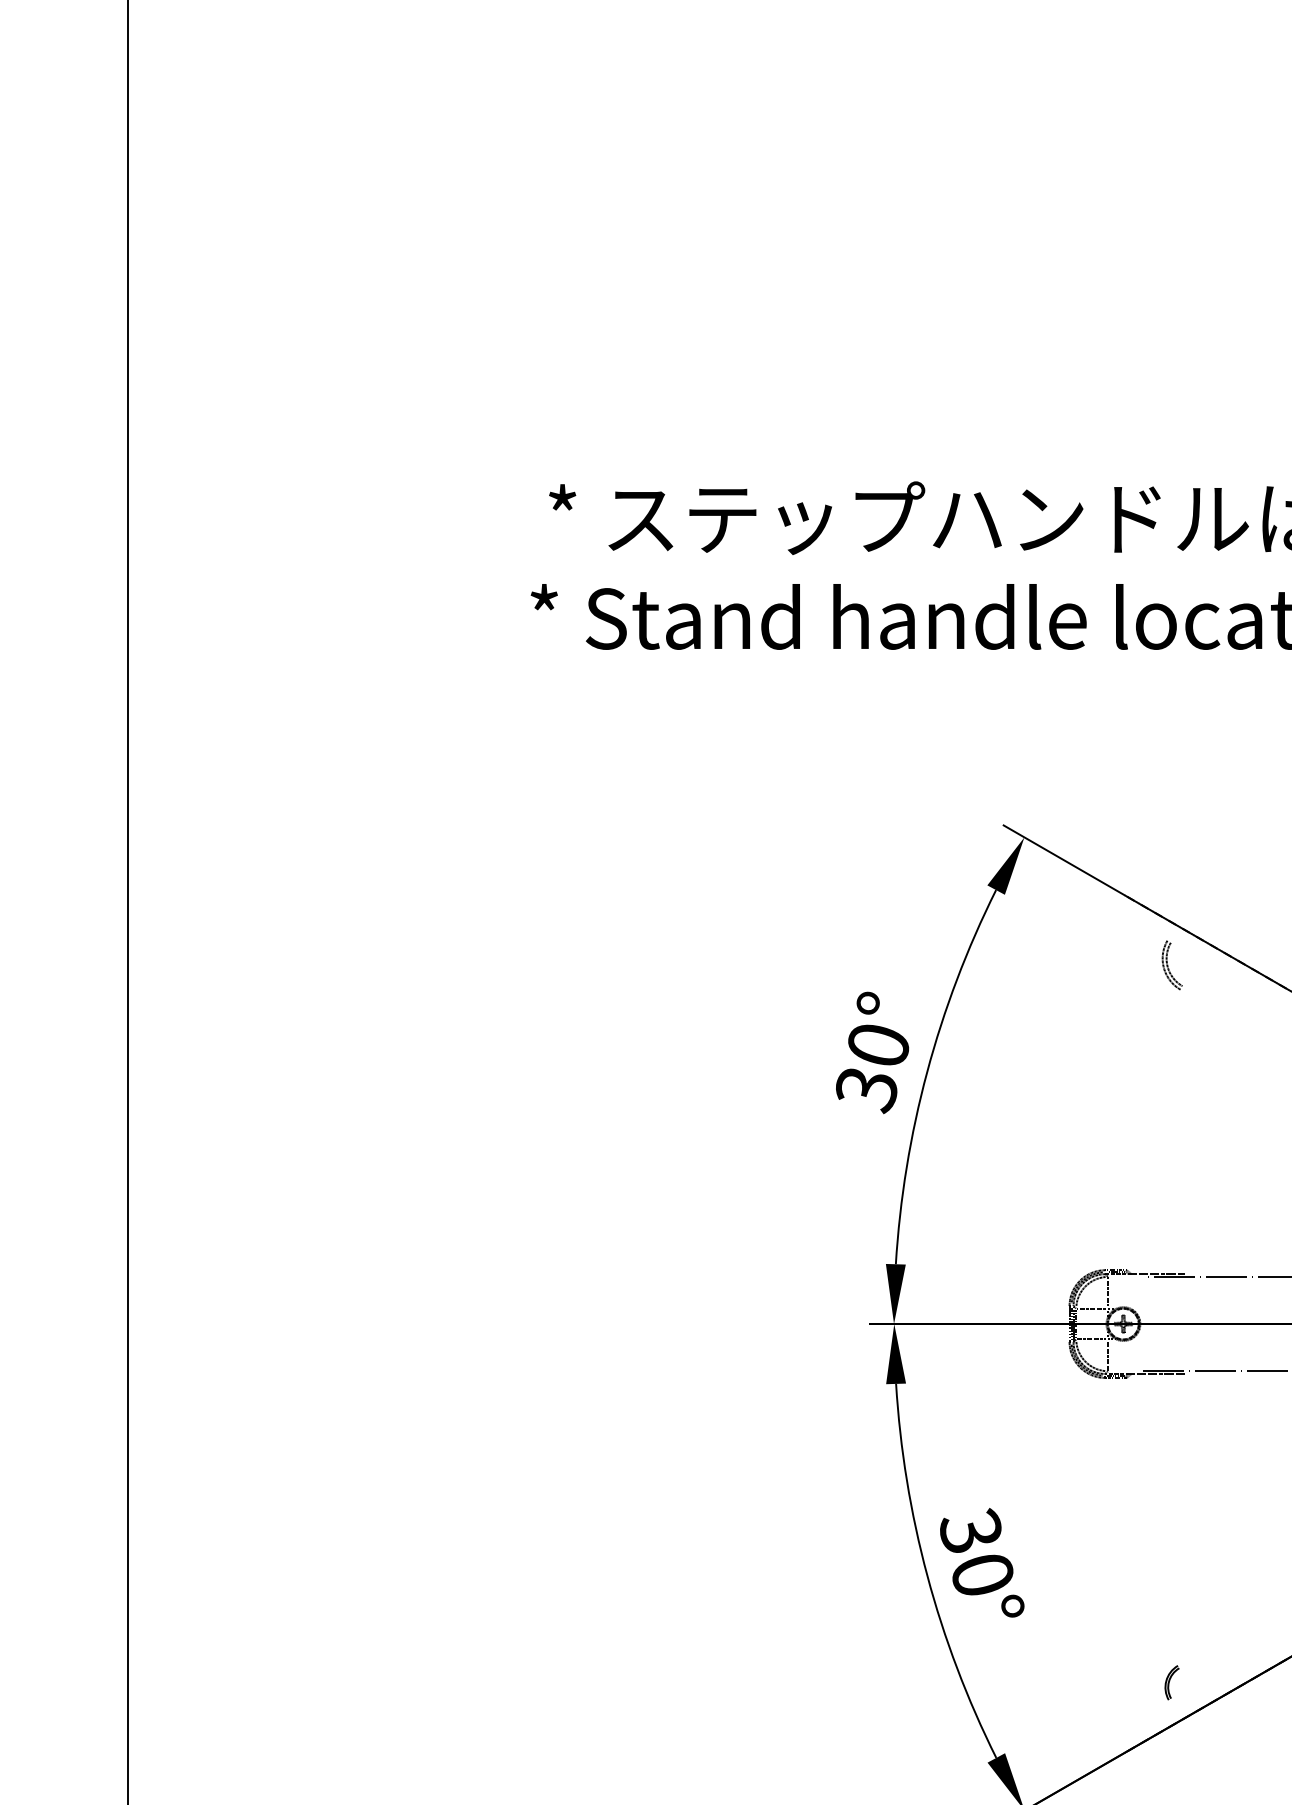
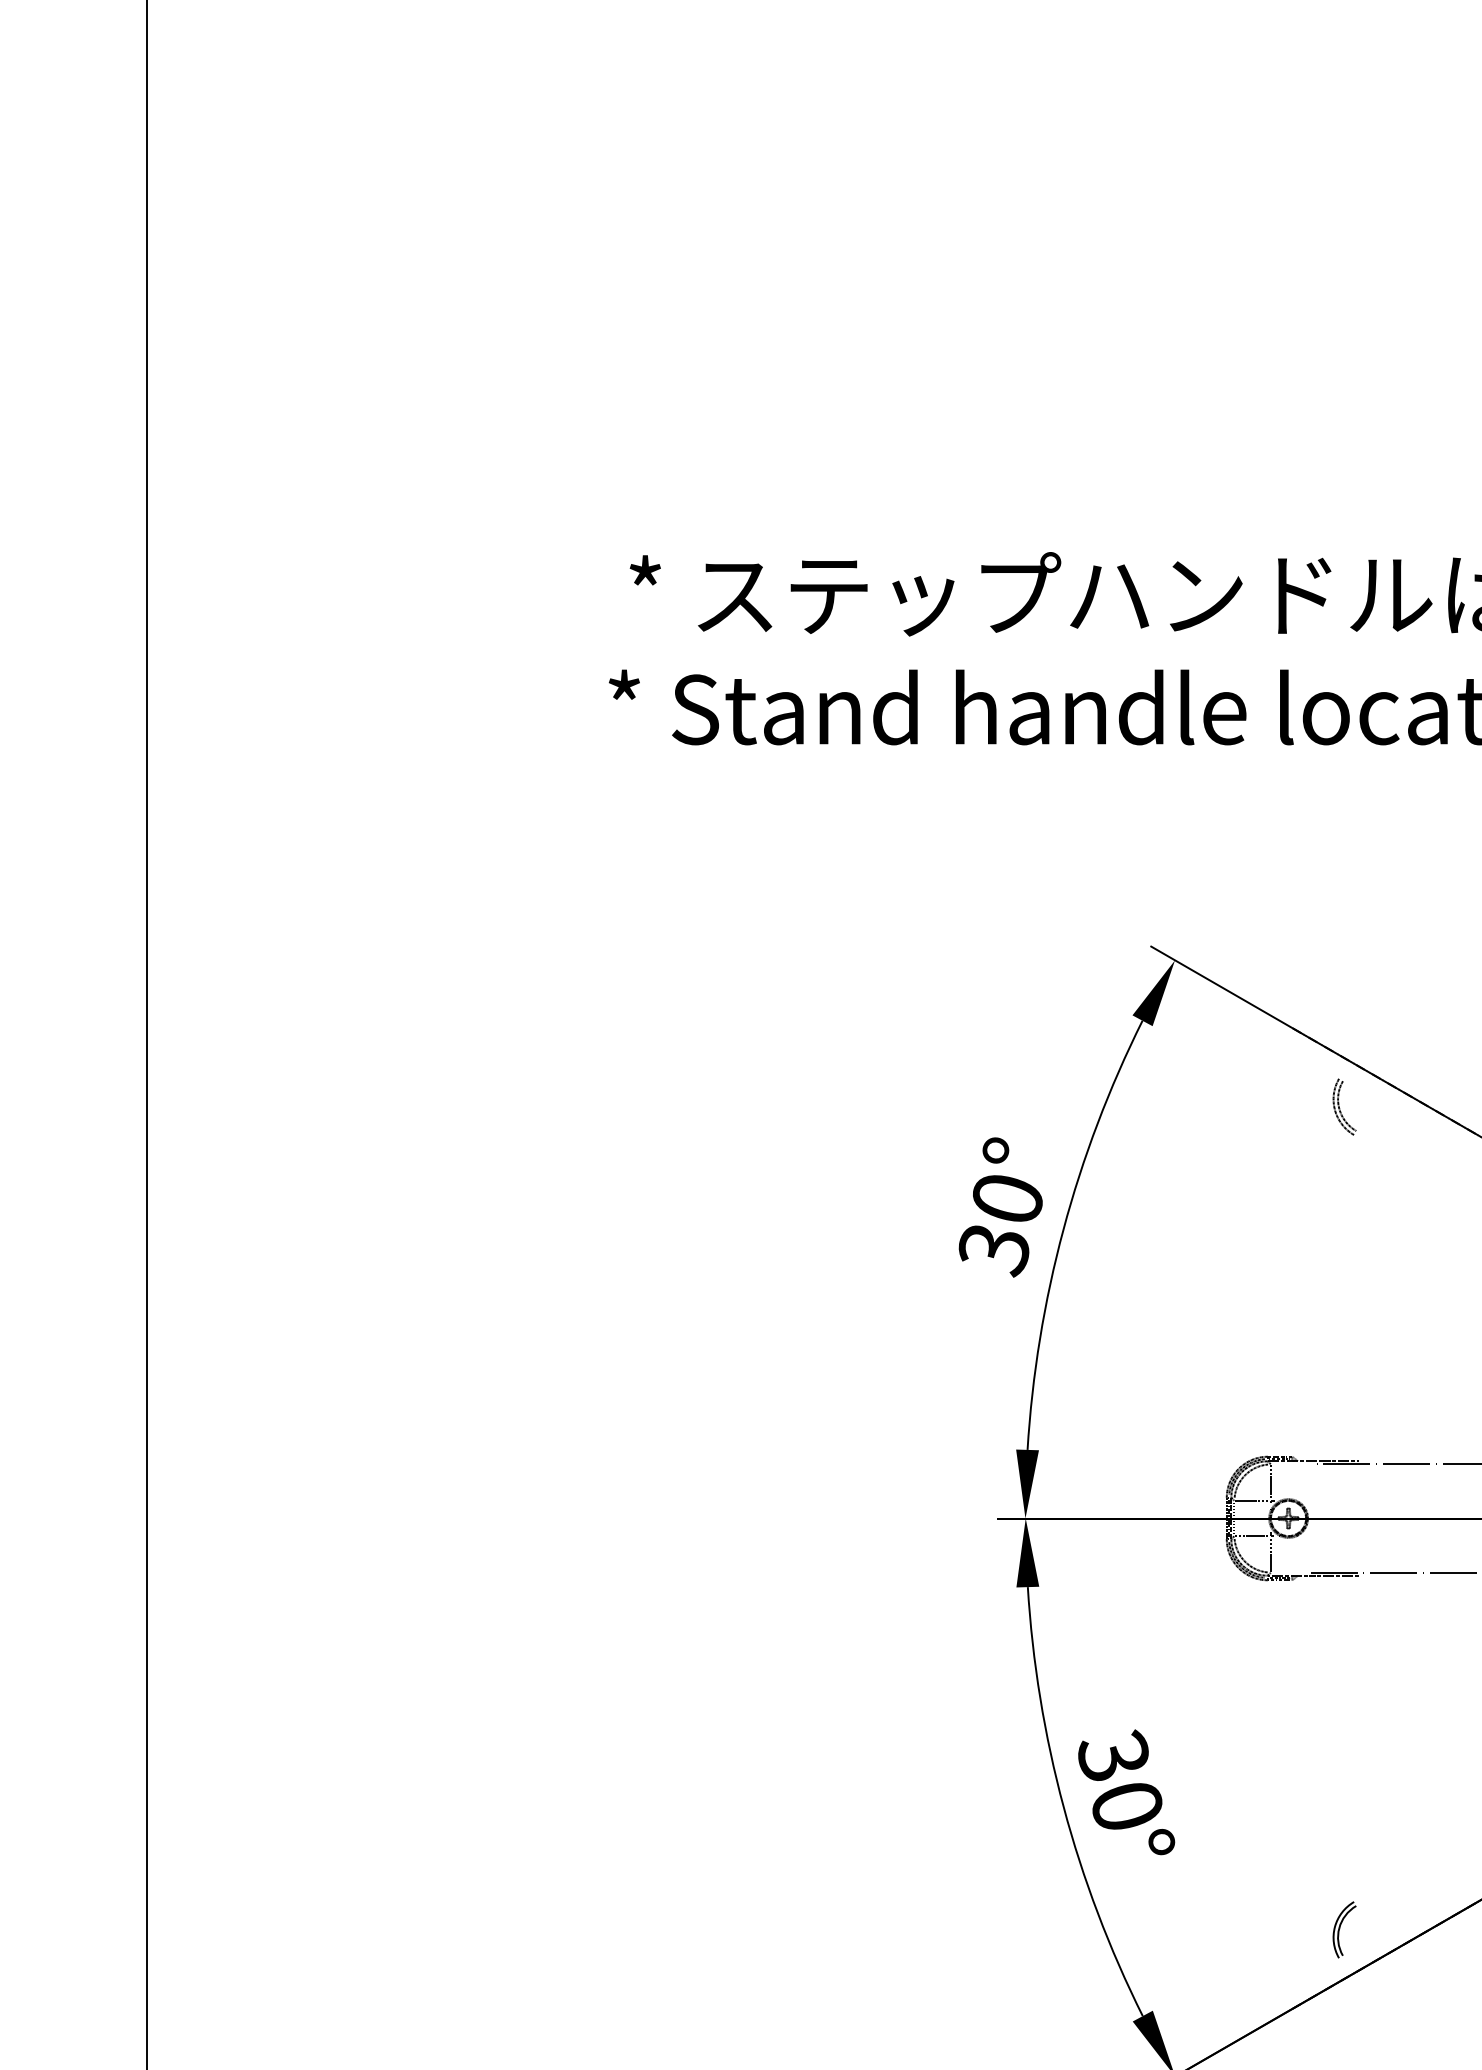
part: (1171, 1682) -> (1343, 1929), size x1.43

